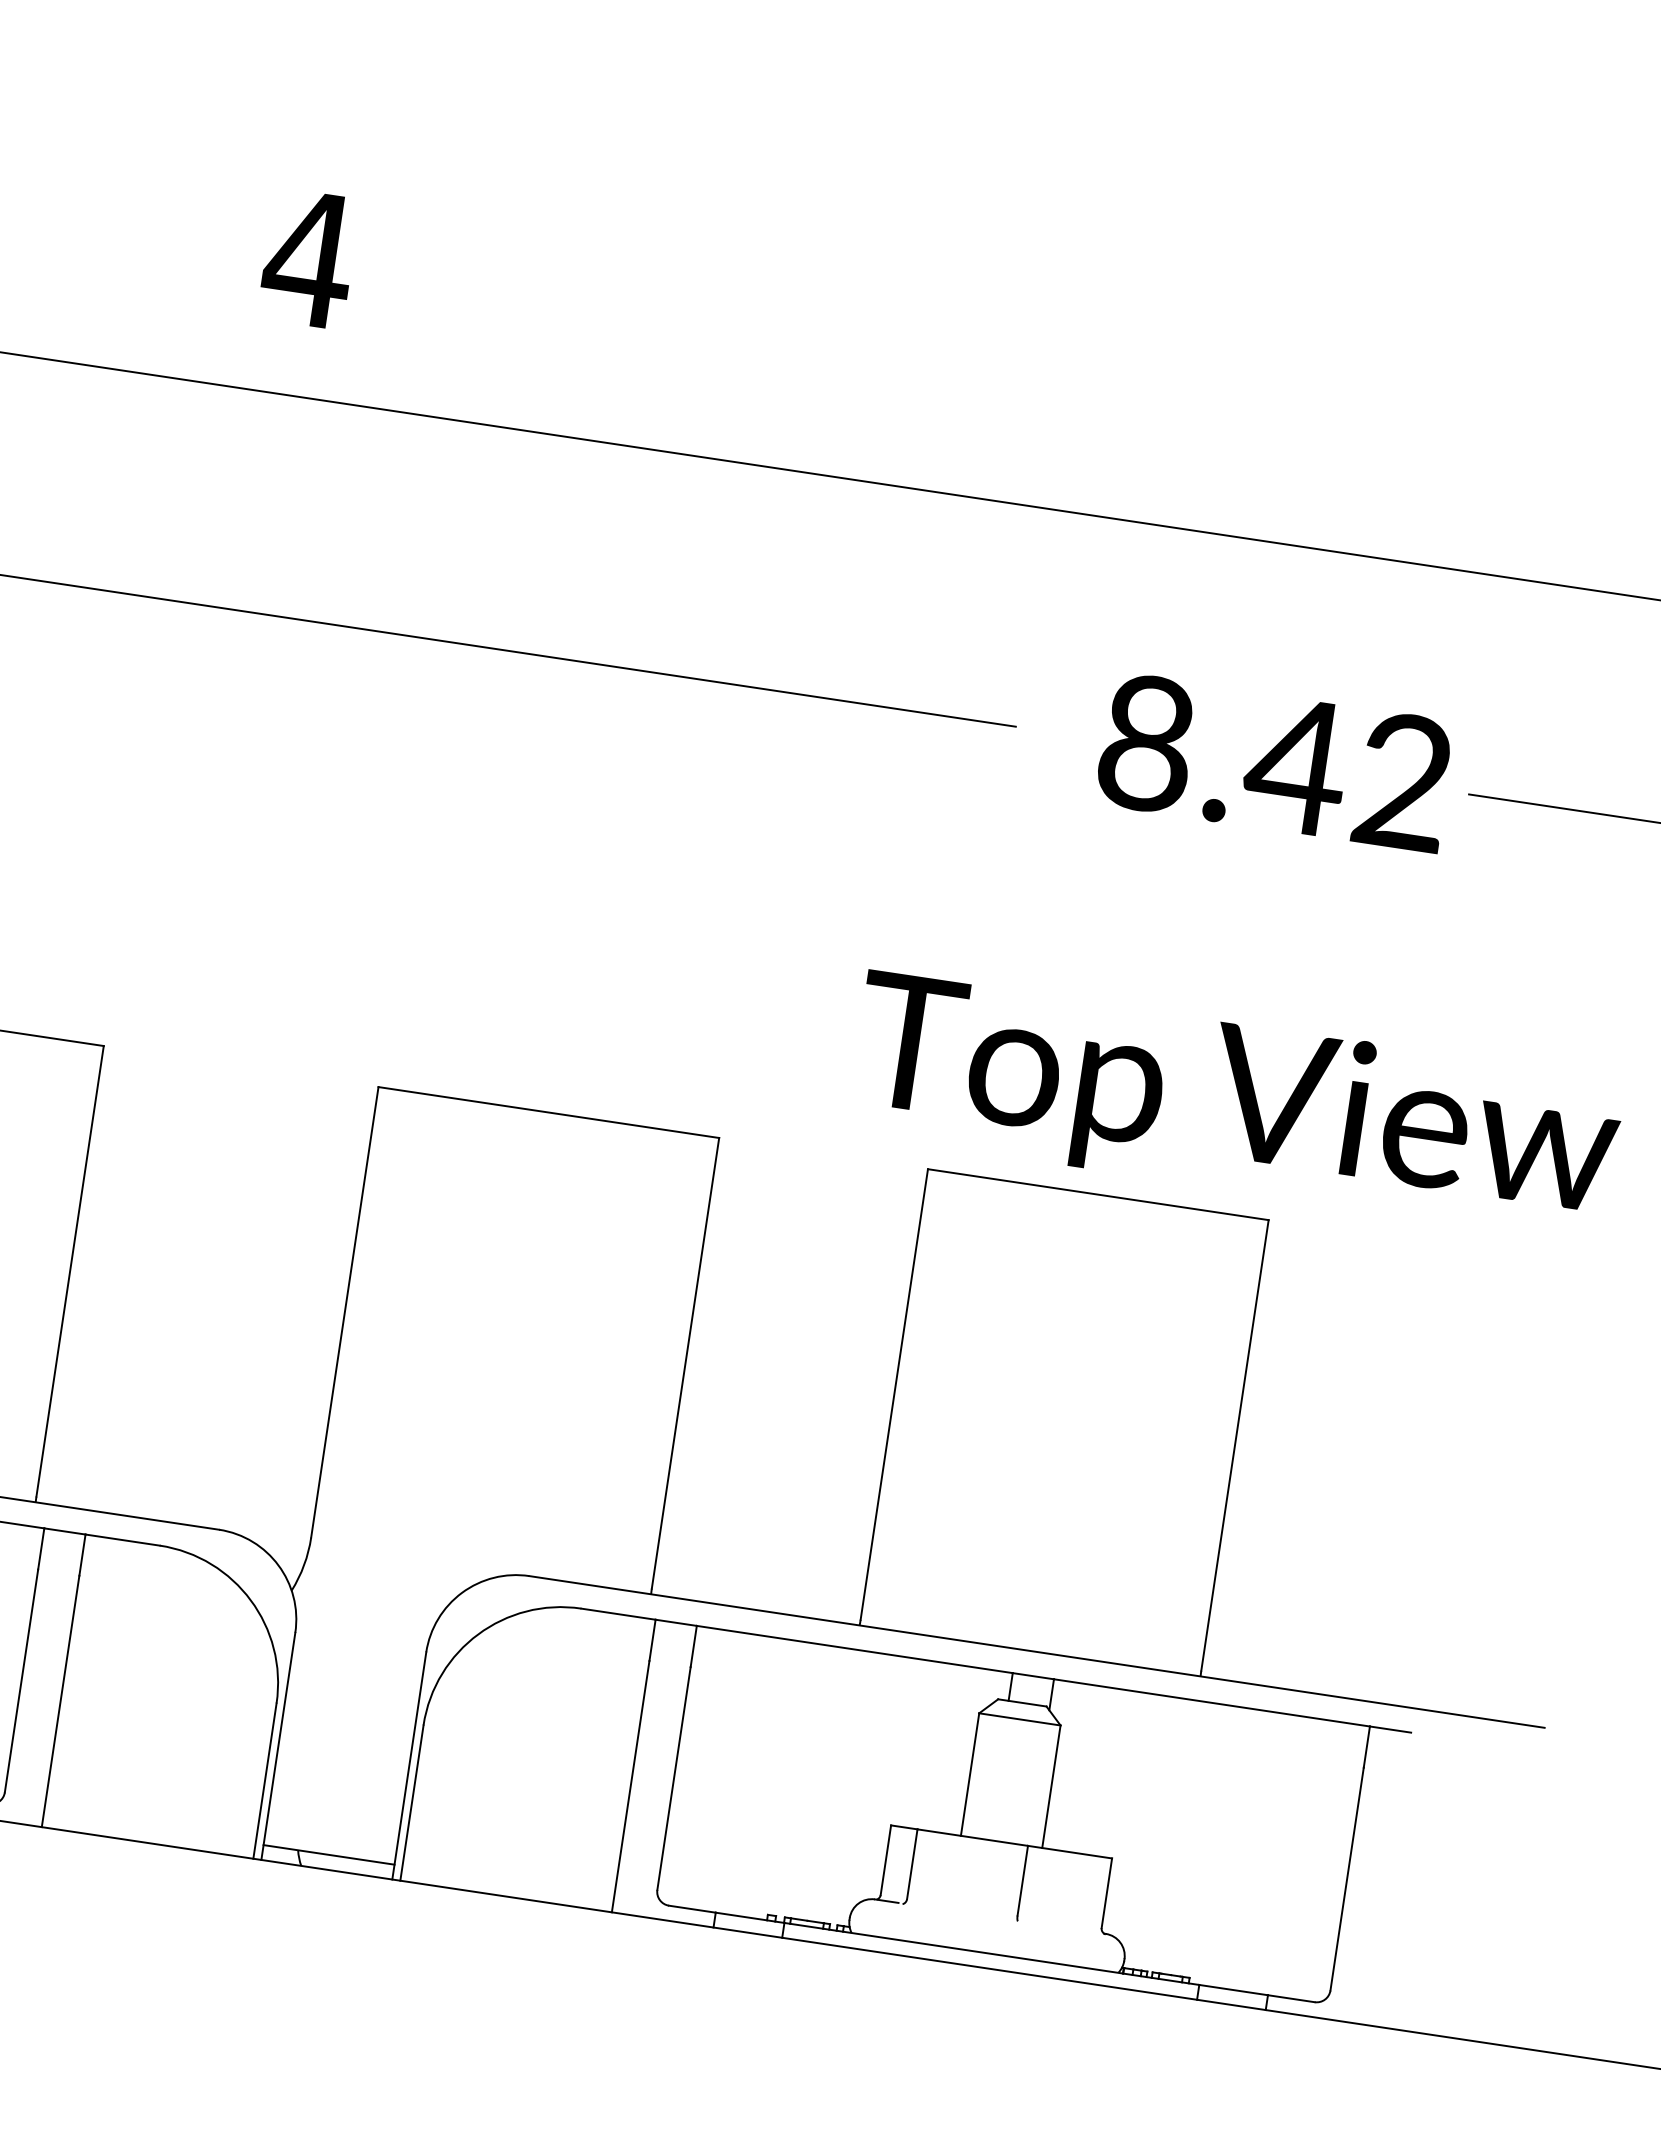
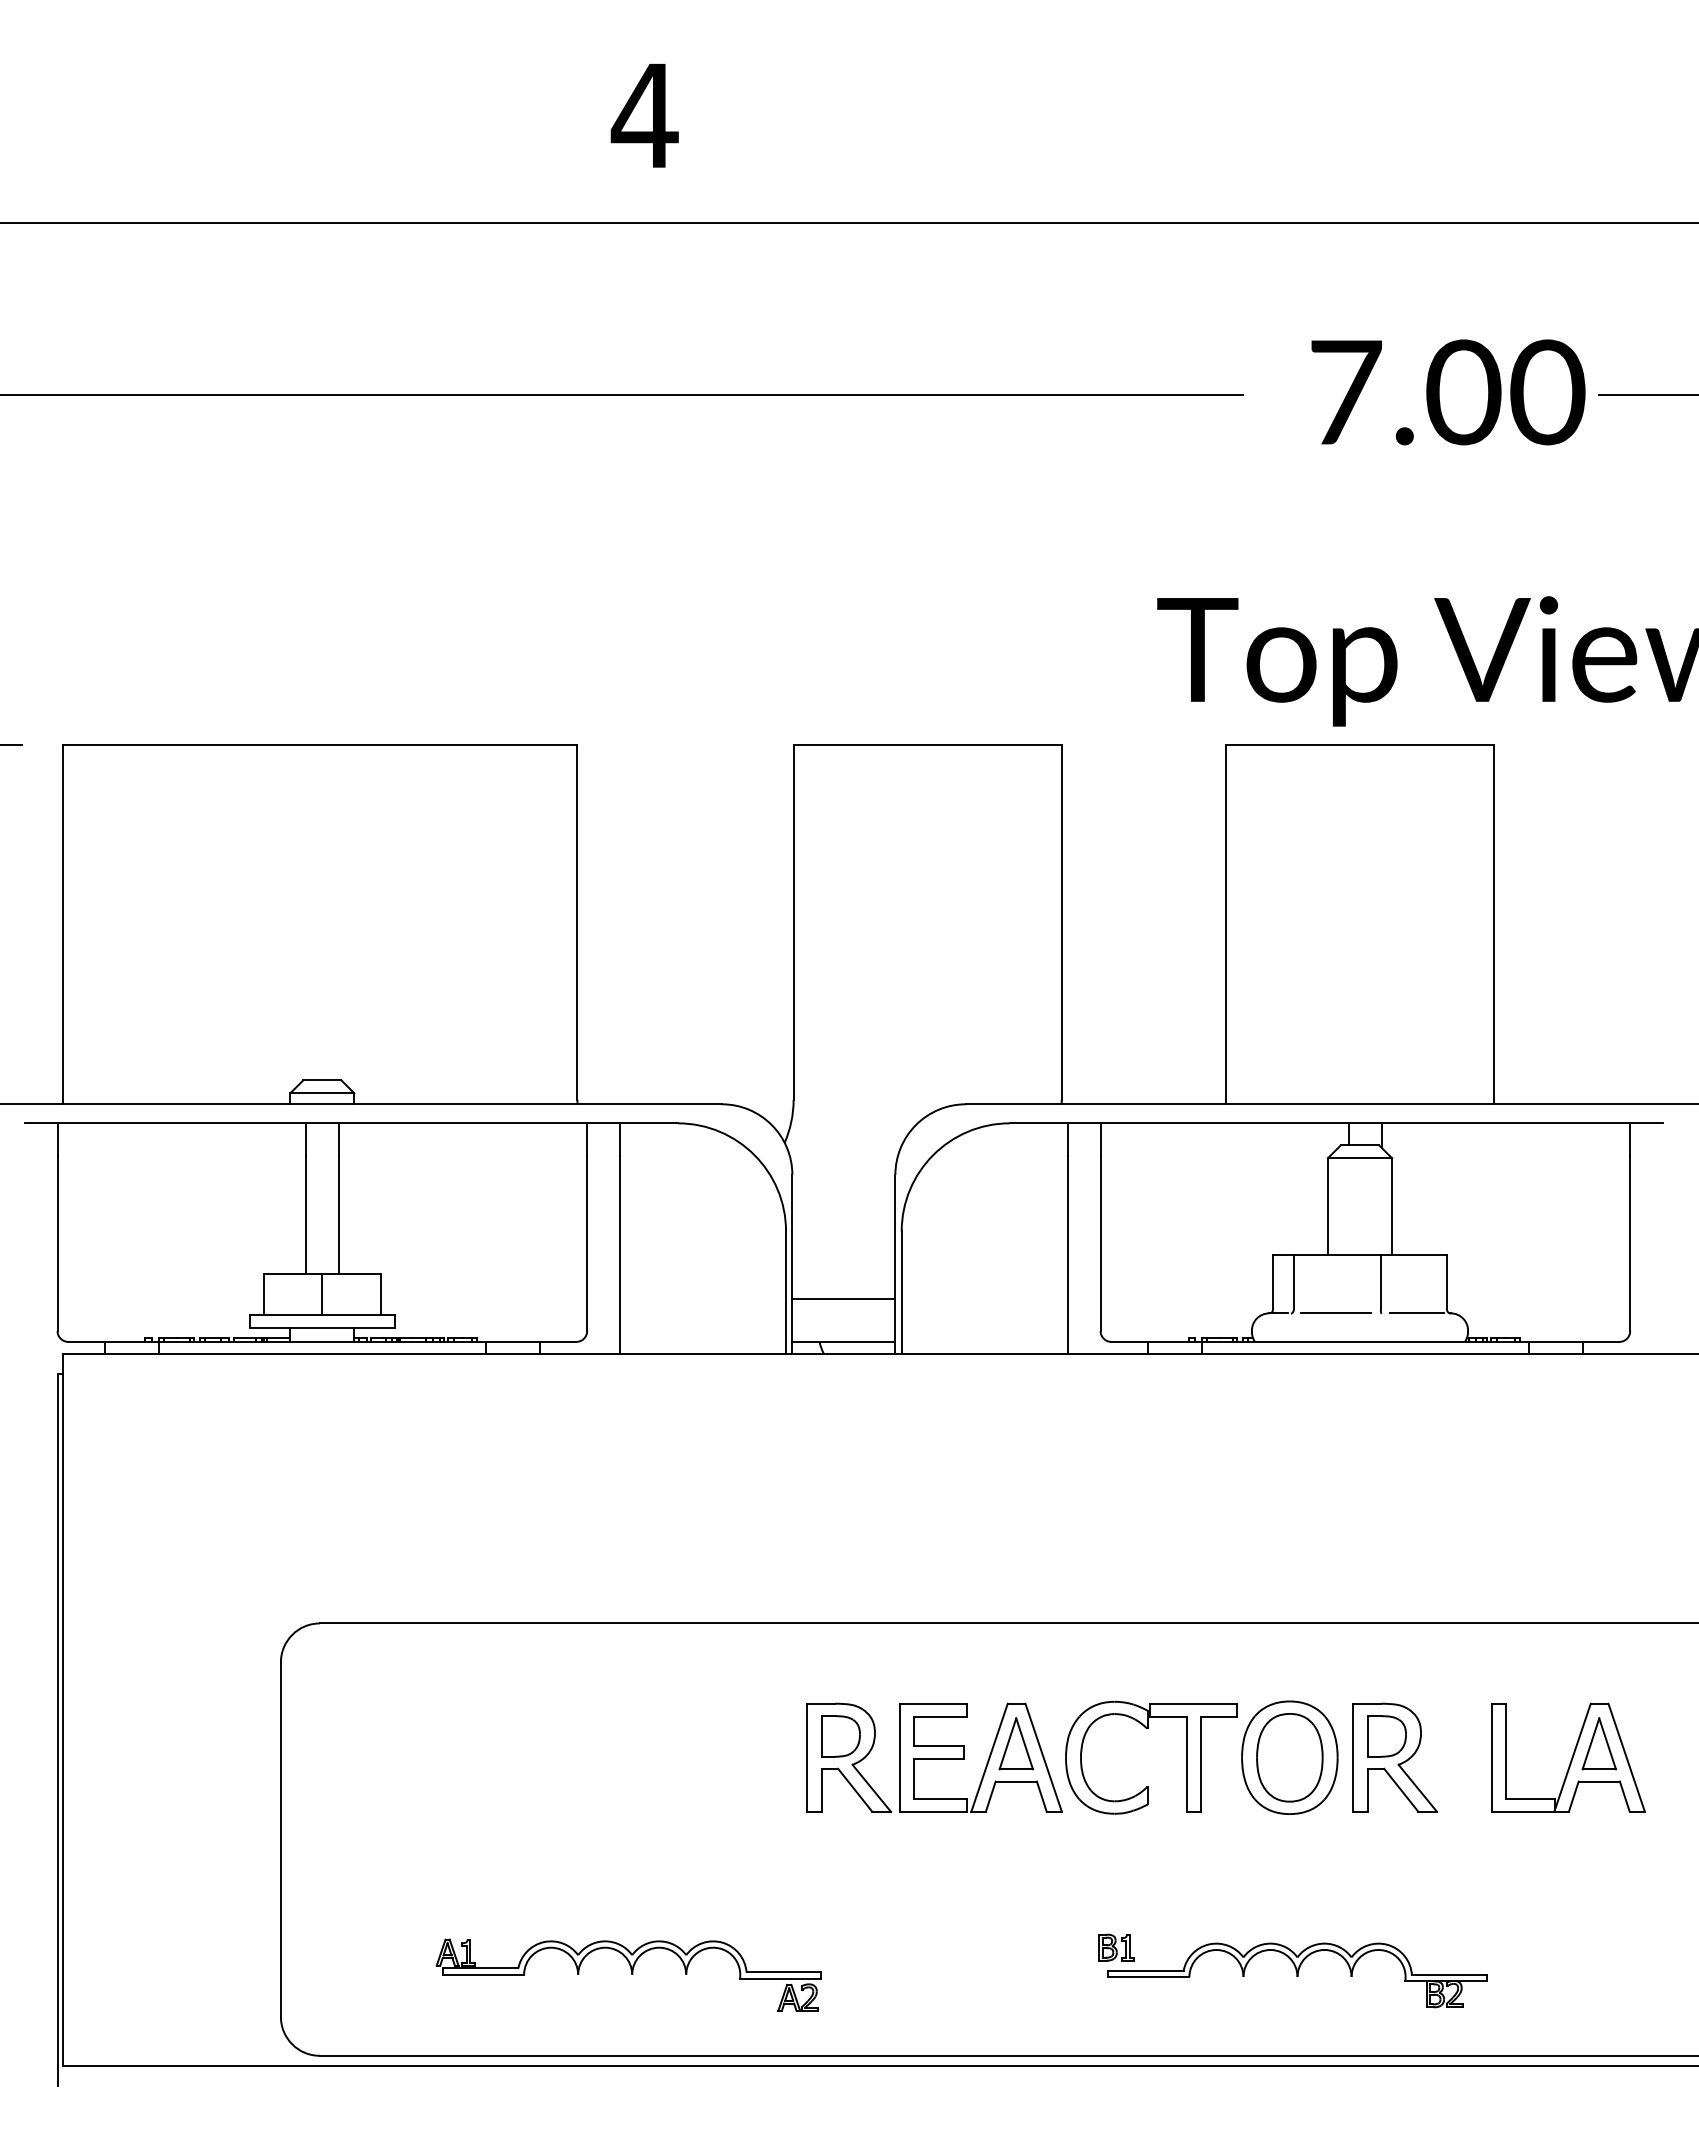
text: (1276, 762) -> (1447, 392), 8.42 -> 7.00
line: (336, 1799) -> (843, 1298), added
line: (959, 1912) -> (1335, 1313), added
line: (1062, 1927) -> (1416, 1313), added

